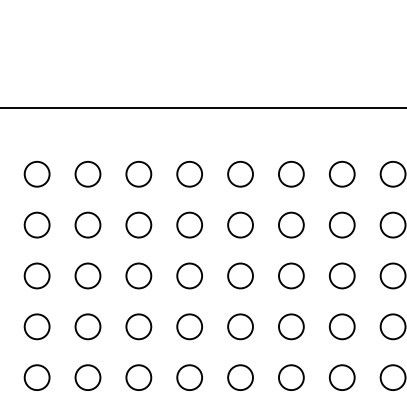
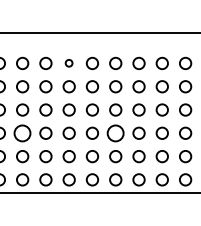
circle: (137, 172) -> (68, 62), size x0.6
circle: (36, 325) -> (22, 132), size x1.4
circle: (239, 325) -> (115, 132), size x1.4

